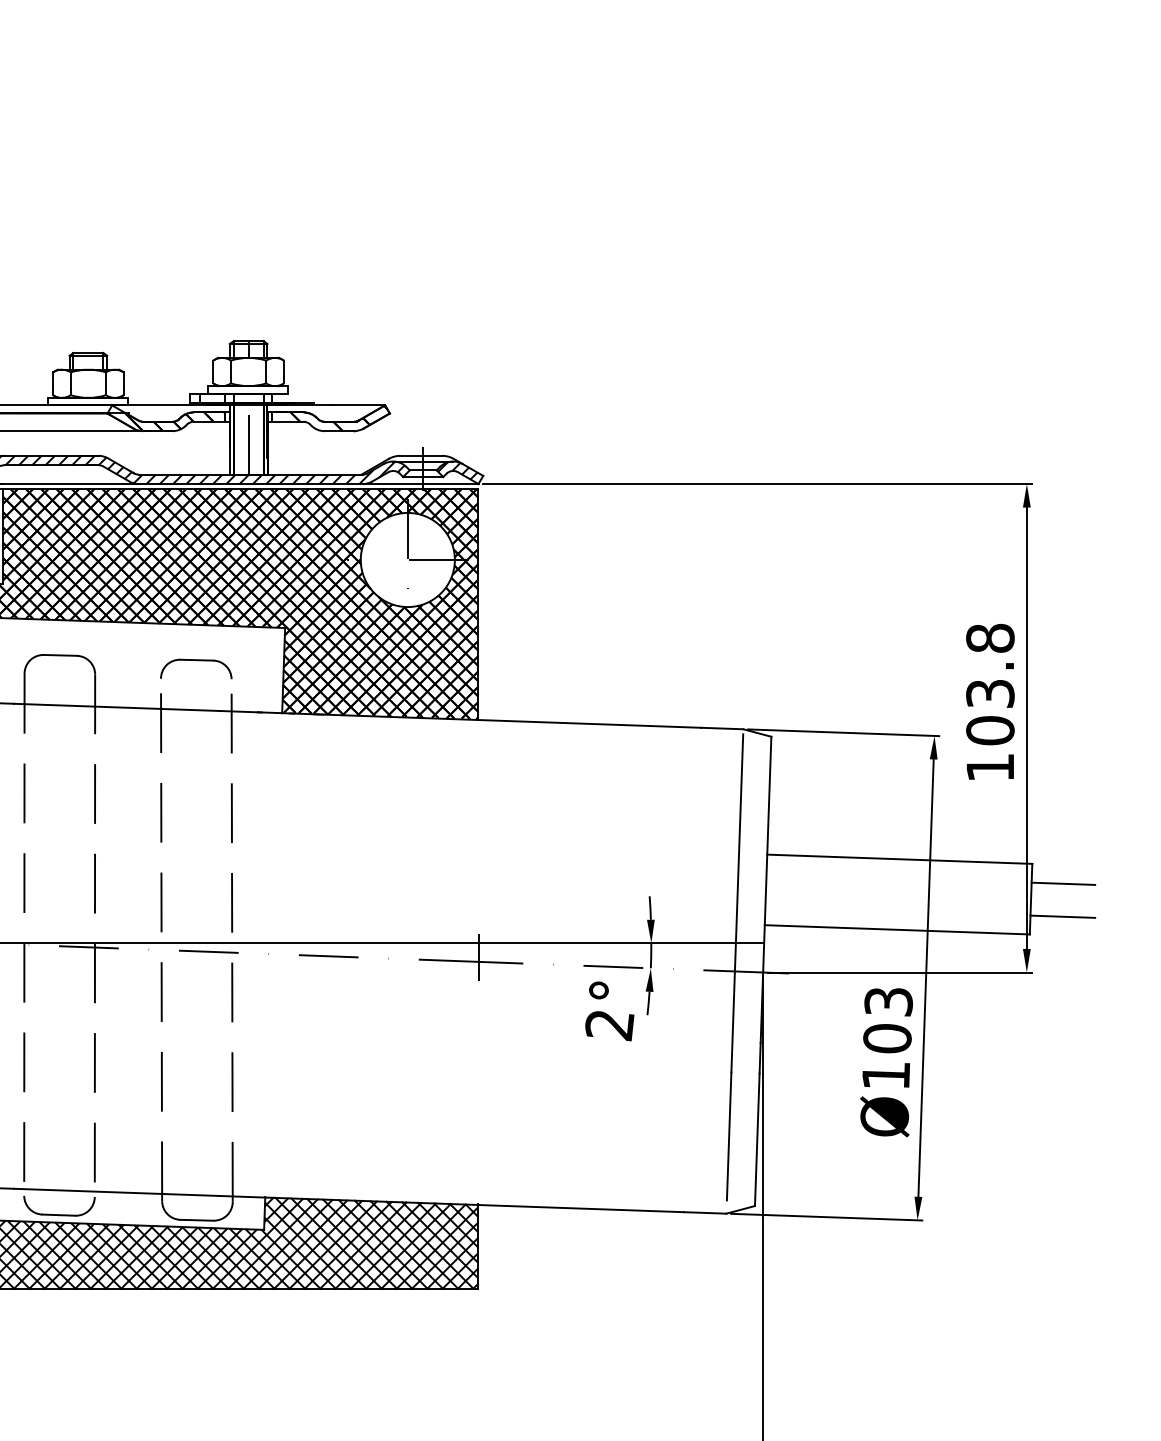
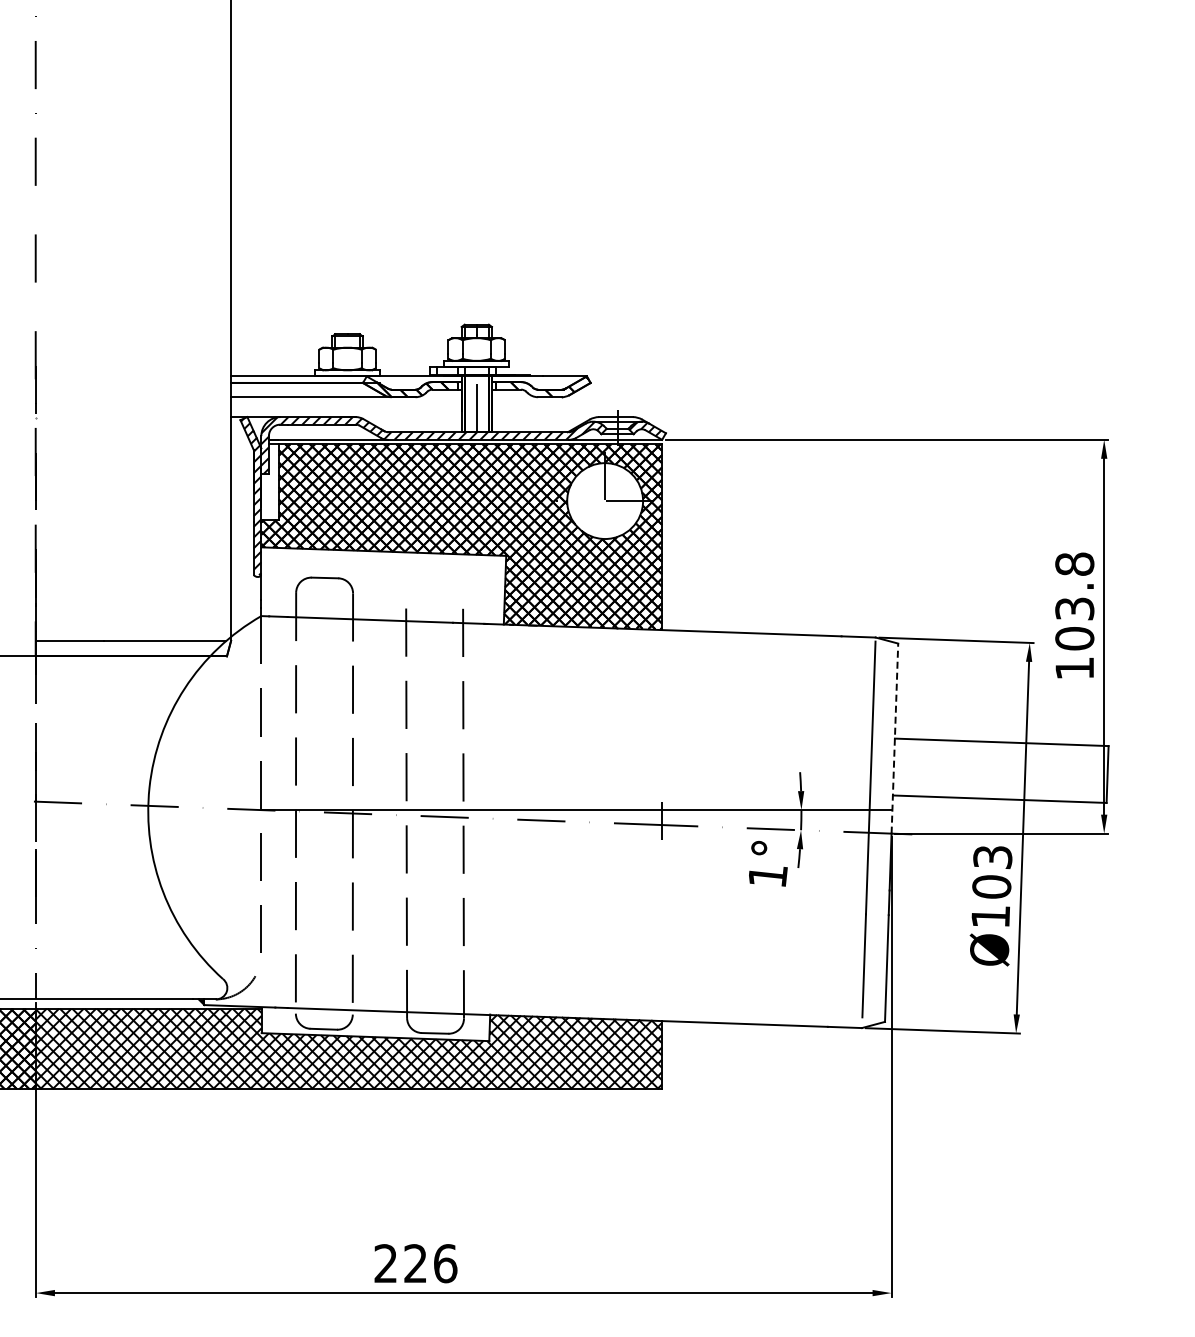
part: (196, 668) -> (434, 588), removed
line: (766, 854) -> (894, 738), solid -> dashed
line: (1063, 884) -> (1133, 762), removed
line: (1063, 916) -> (1133, 788), removed
text: (609, 1025) -> (767, 876), 2° -> 1°

